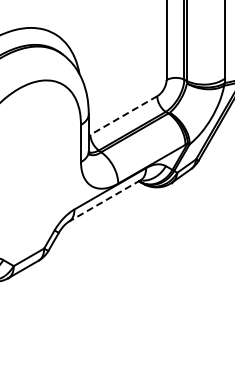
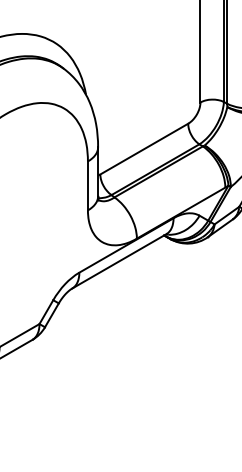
line: (123, 115) -> (143, 149), dashed -> solid
line: (104, 201) -> (118, 262), dashed -> solid

